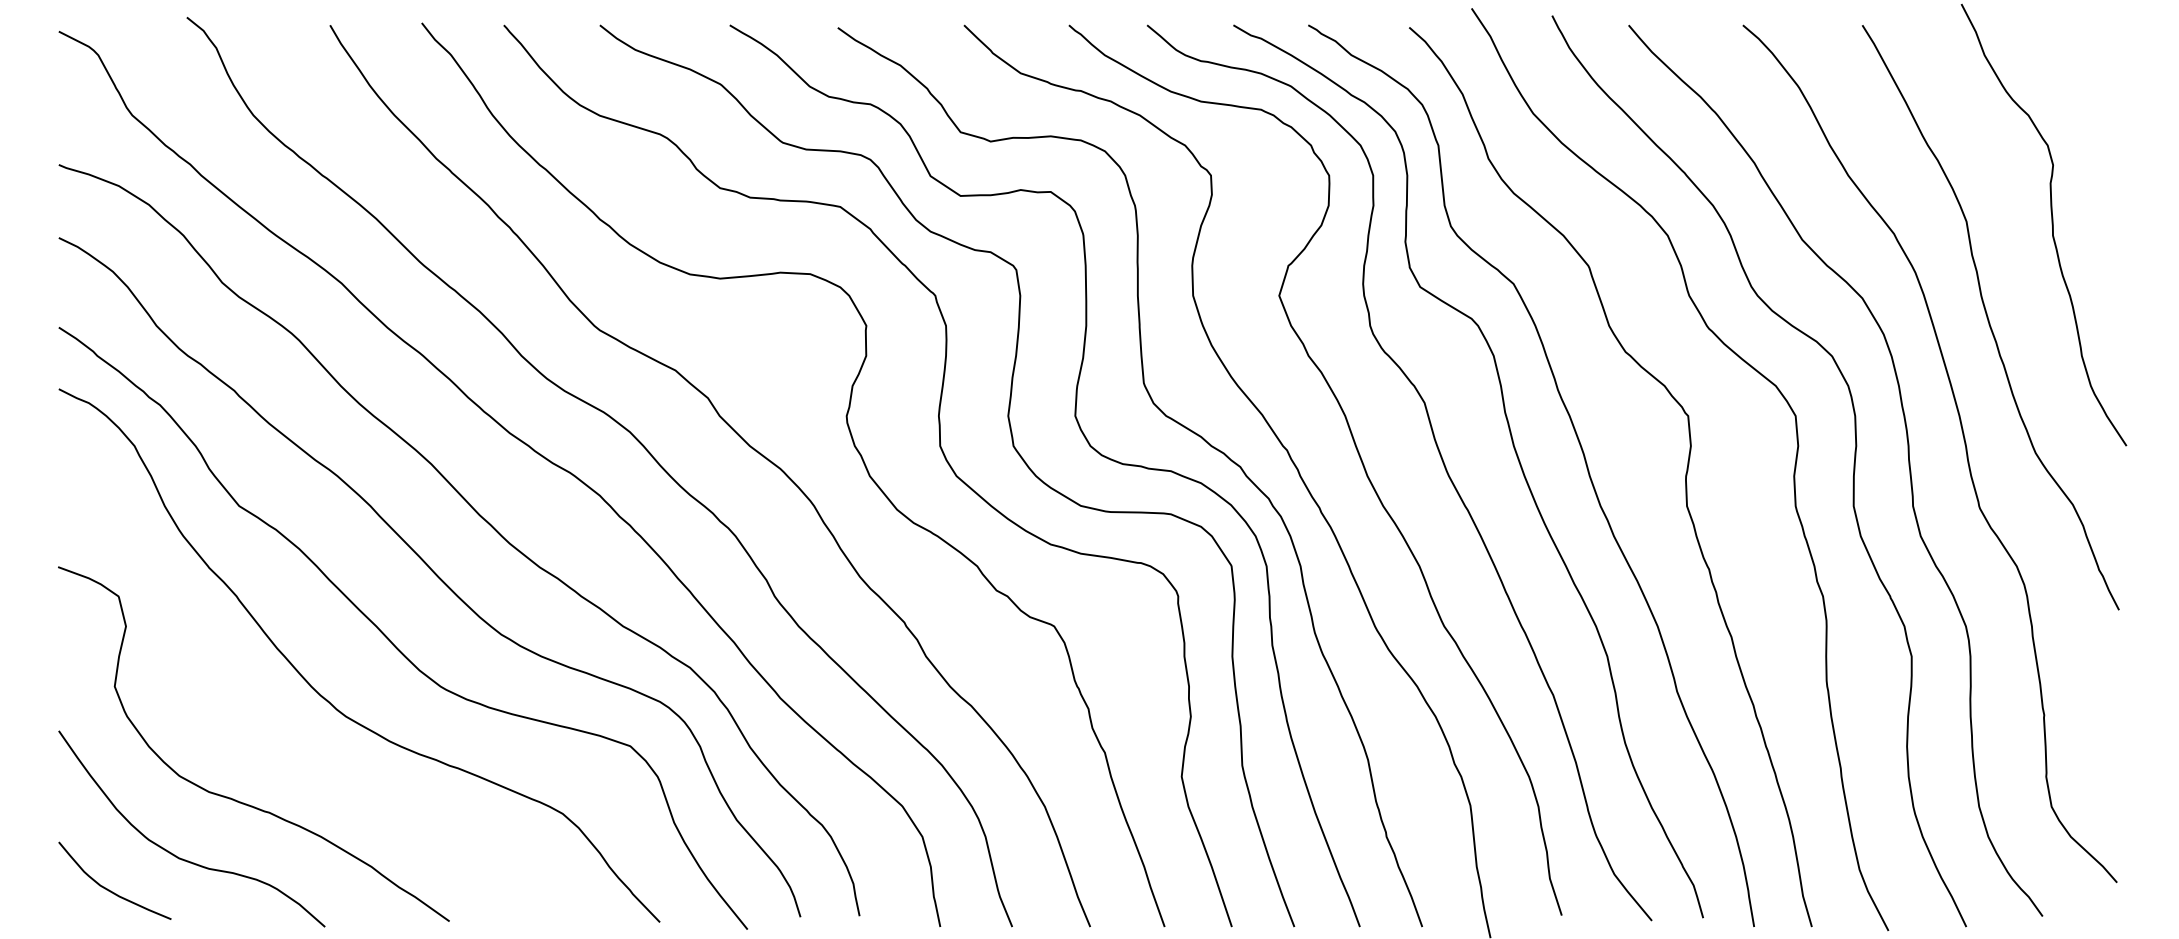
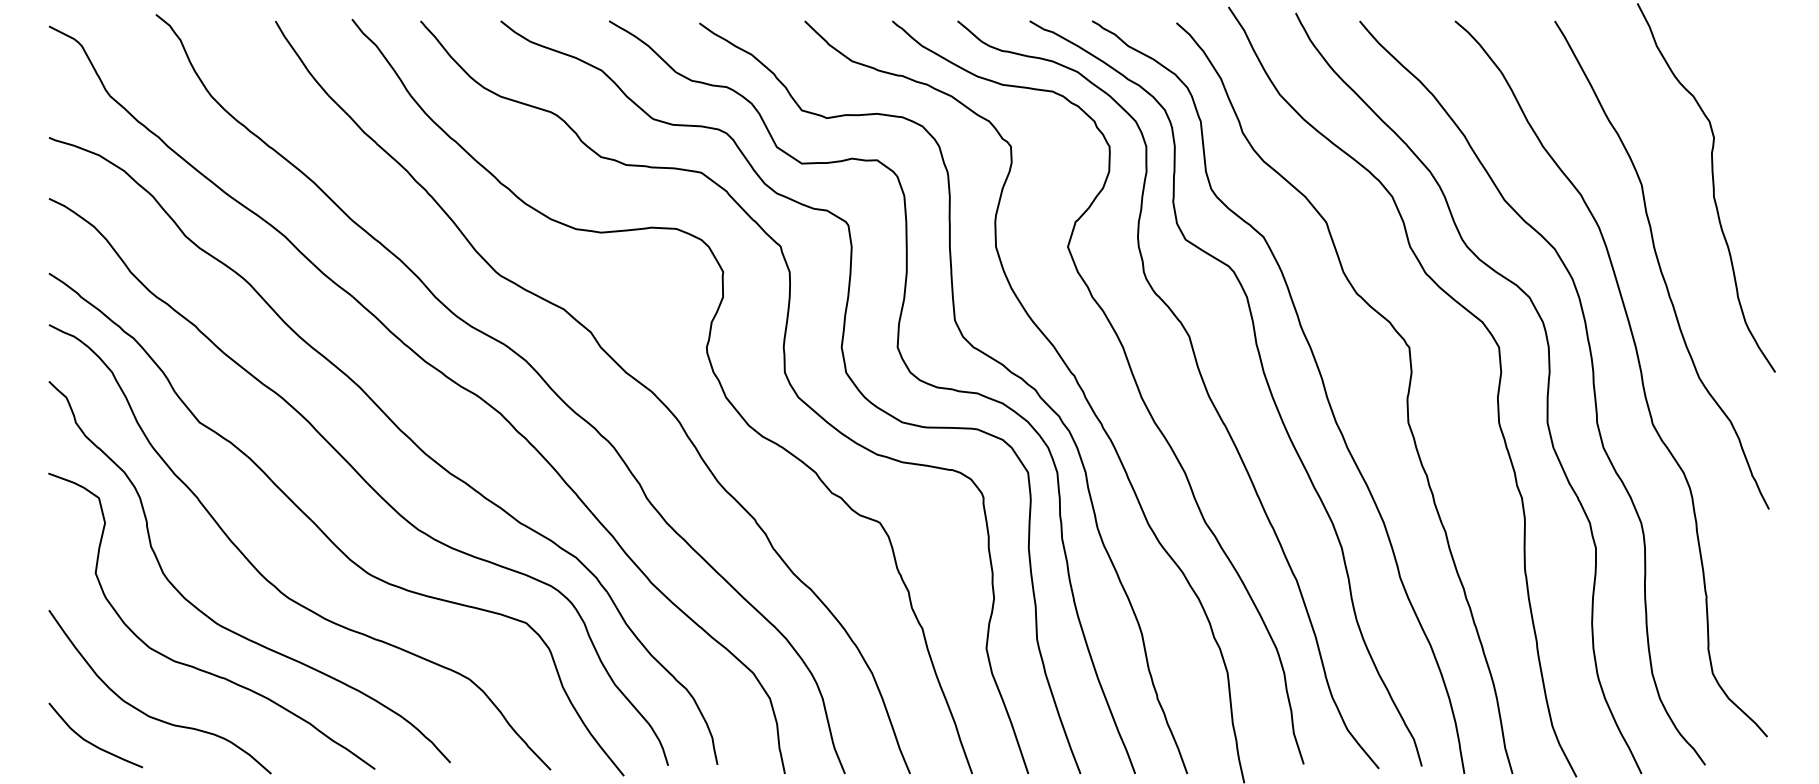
curve: (257, 743) -> (214, 620), added

